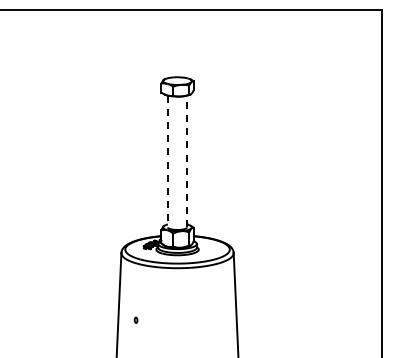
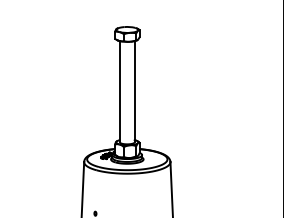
line: (167, 161) -> (119, 91), dashed -> solid
line: (187, 161) -> (134, 91), dashed -> solid

